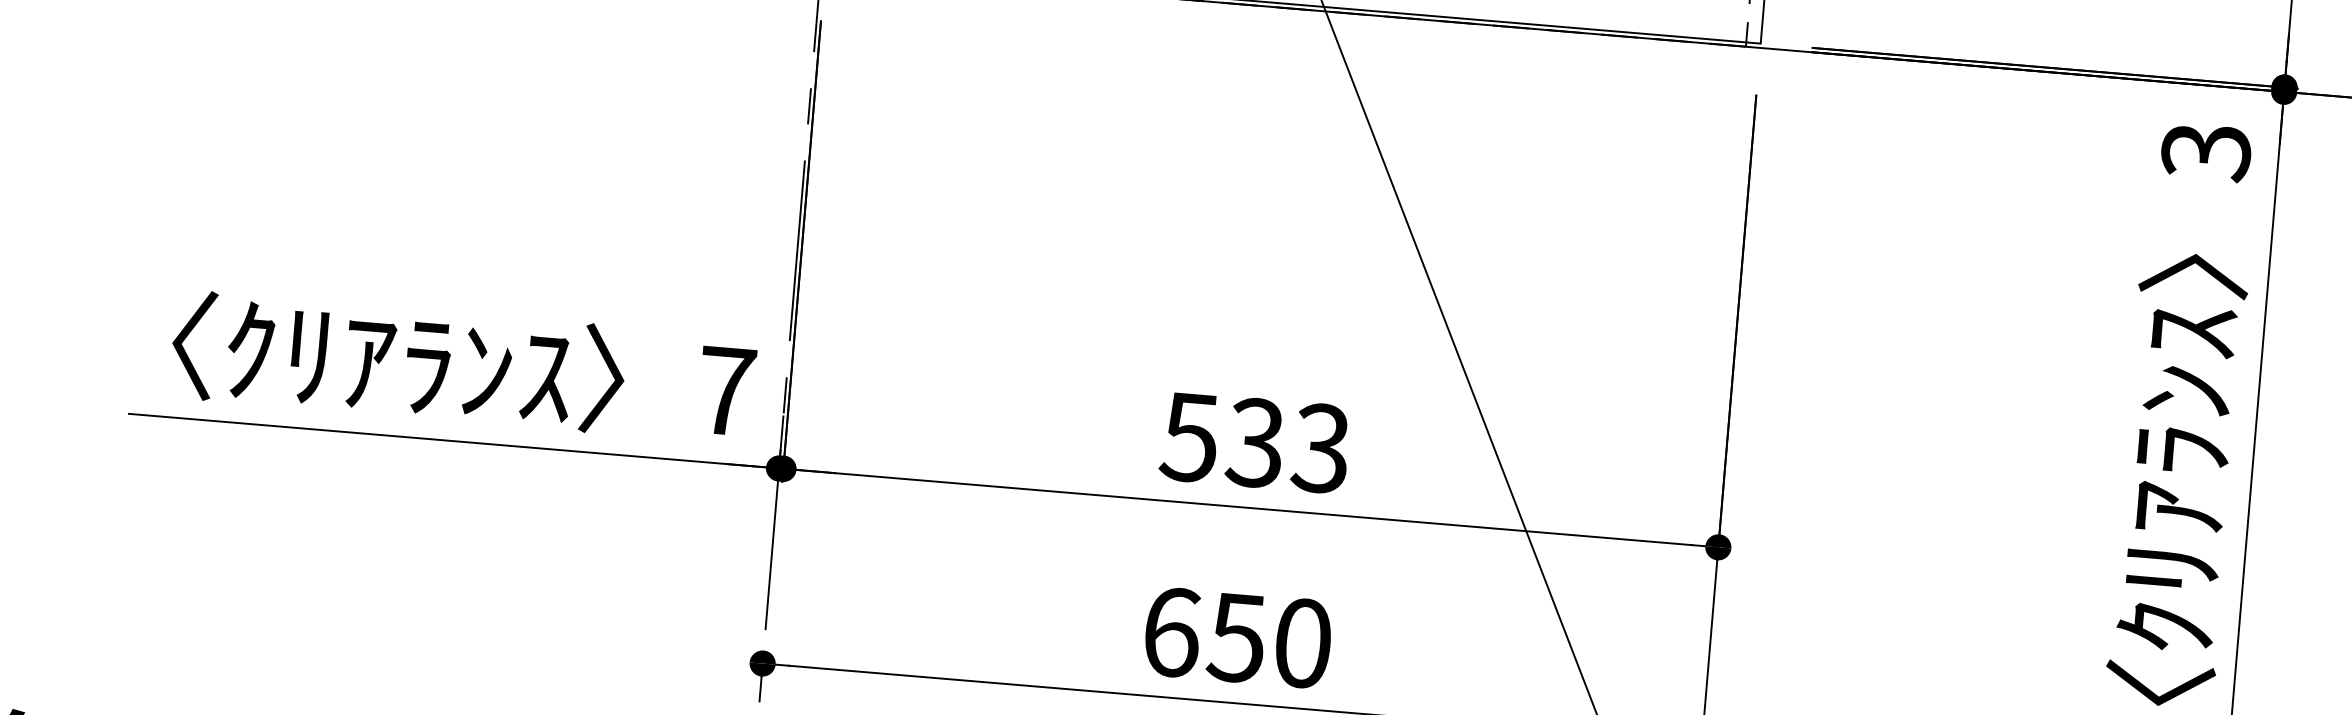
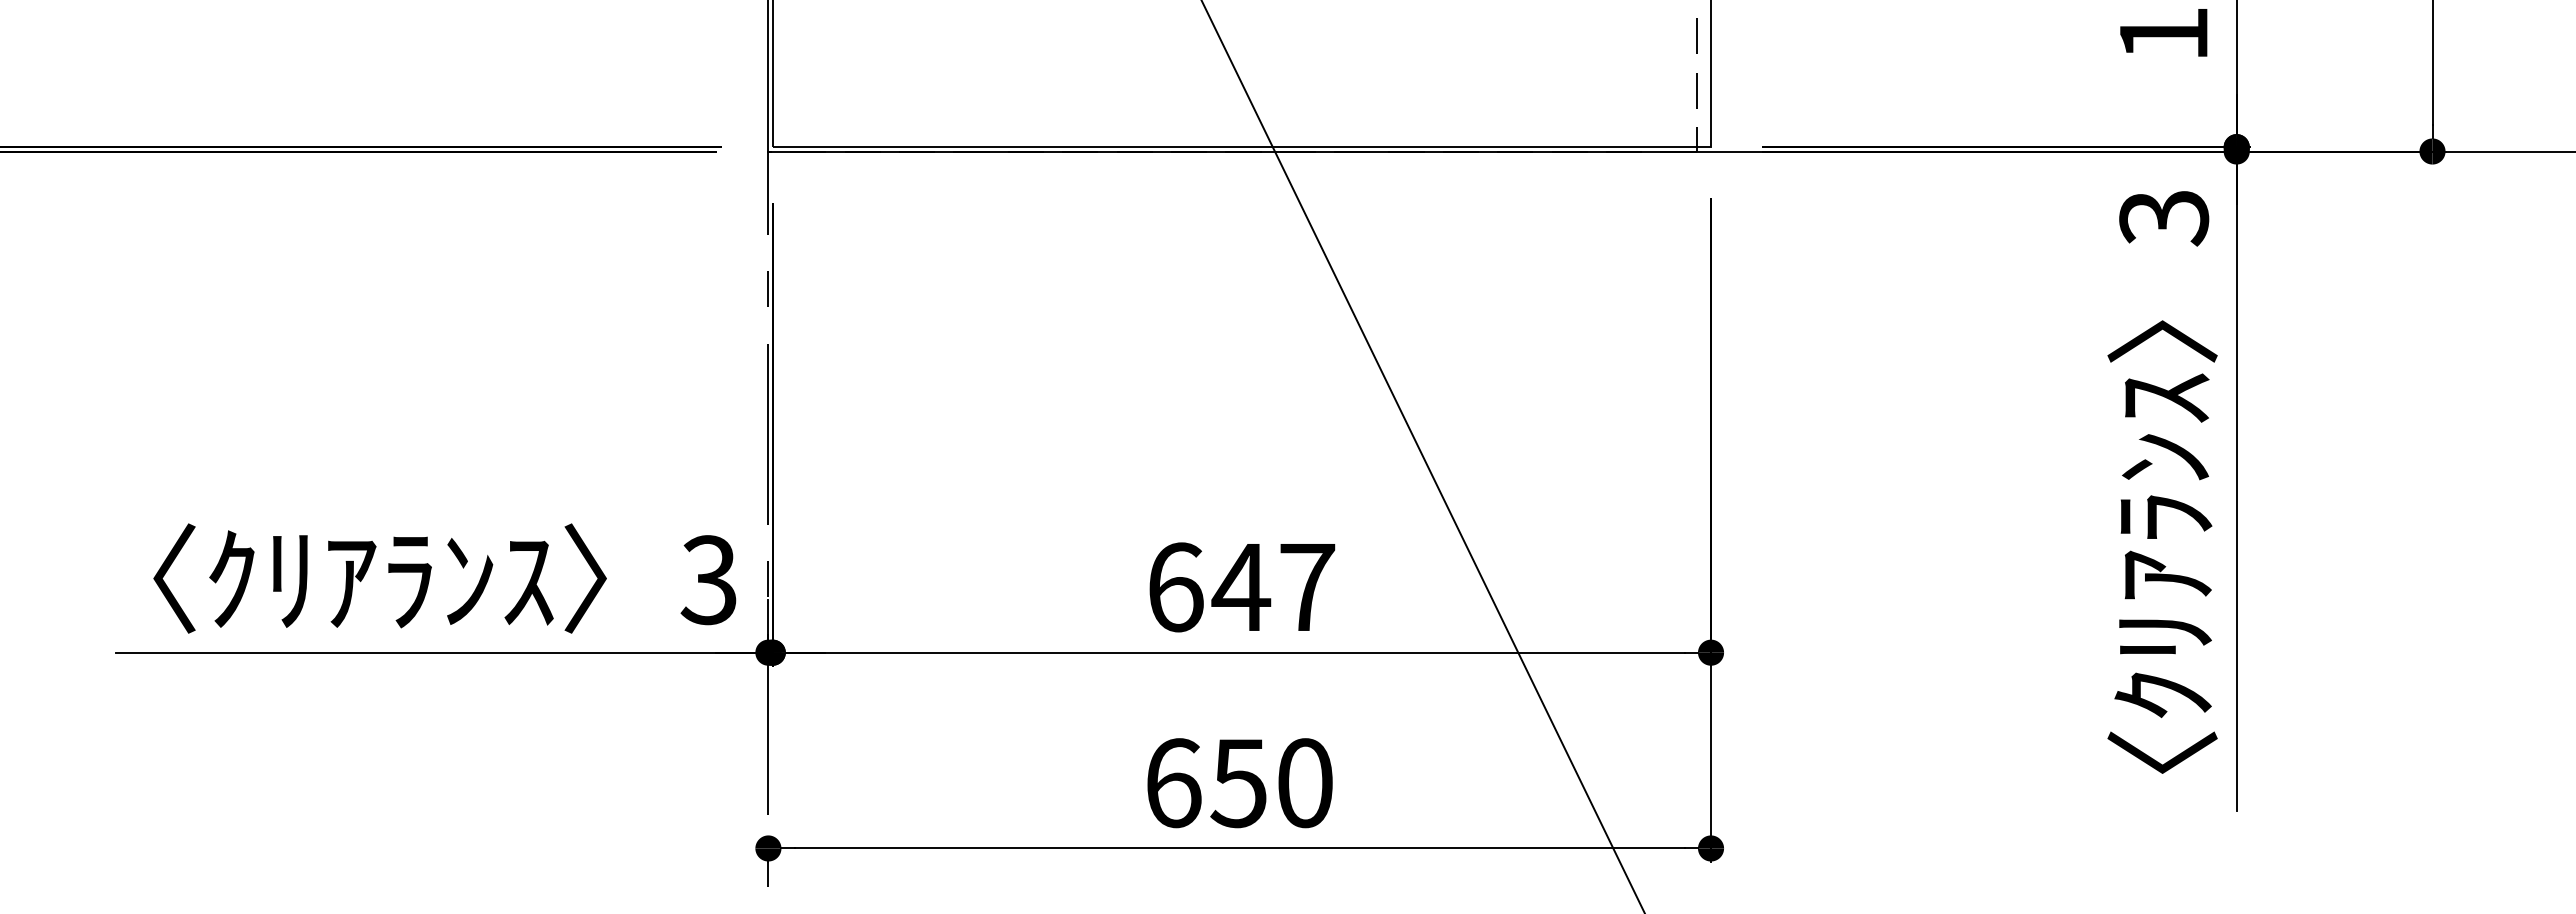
text: (725, 391) -> (708, 580), 7 -> 3
text: (1254, 442) -> (1240, 587), 533 -> 647

